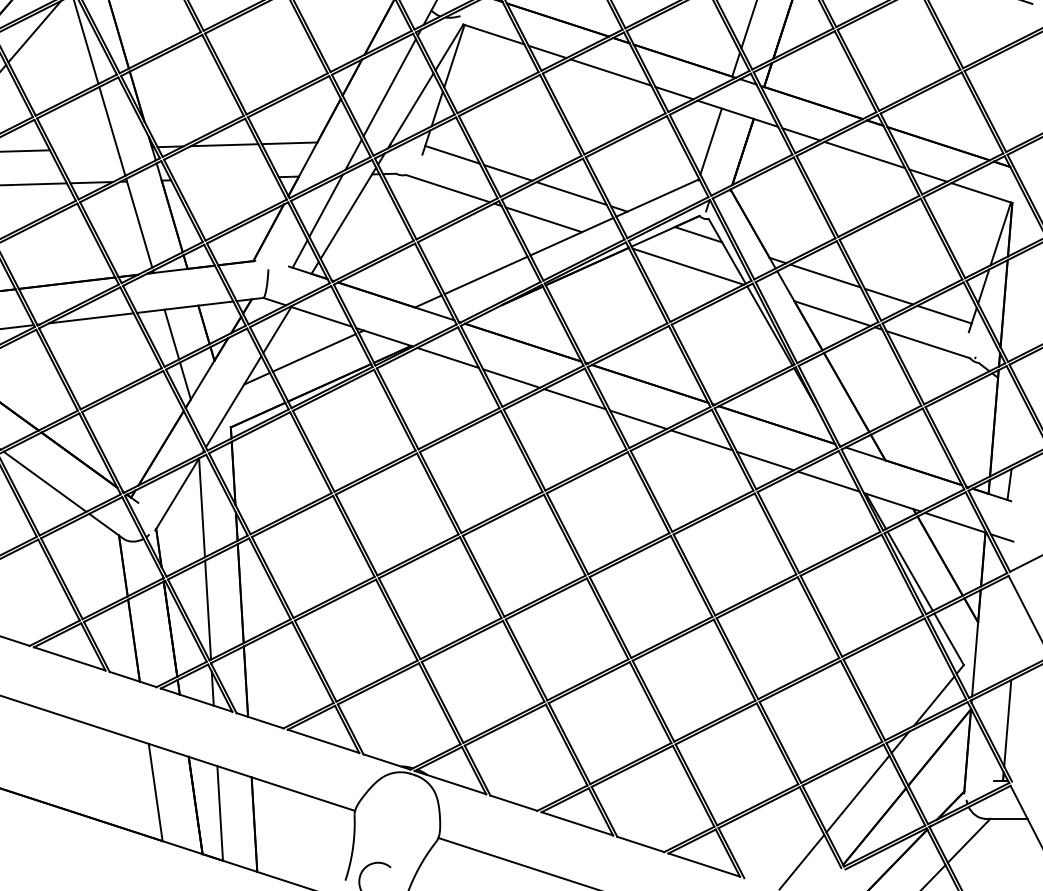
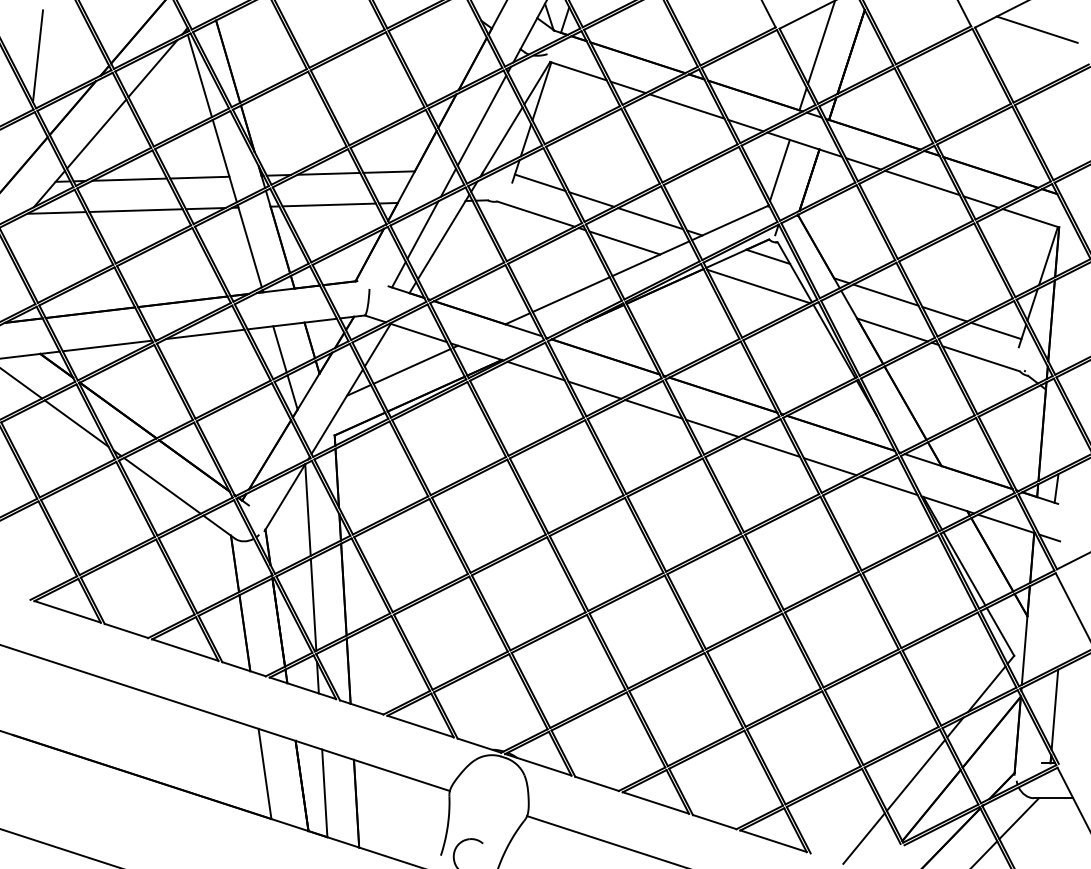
line: (85, 149) -> (199, 177), added
line: (224, 178) -> (328, 204), added

